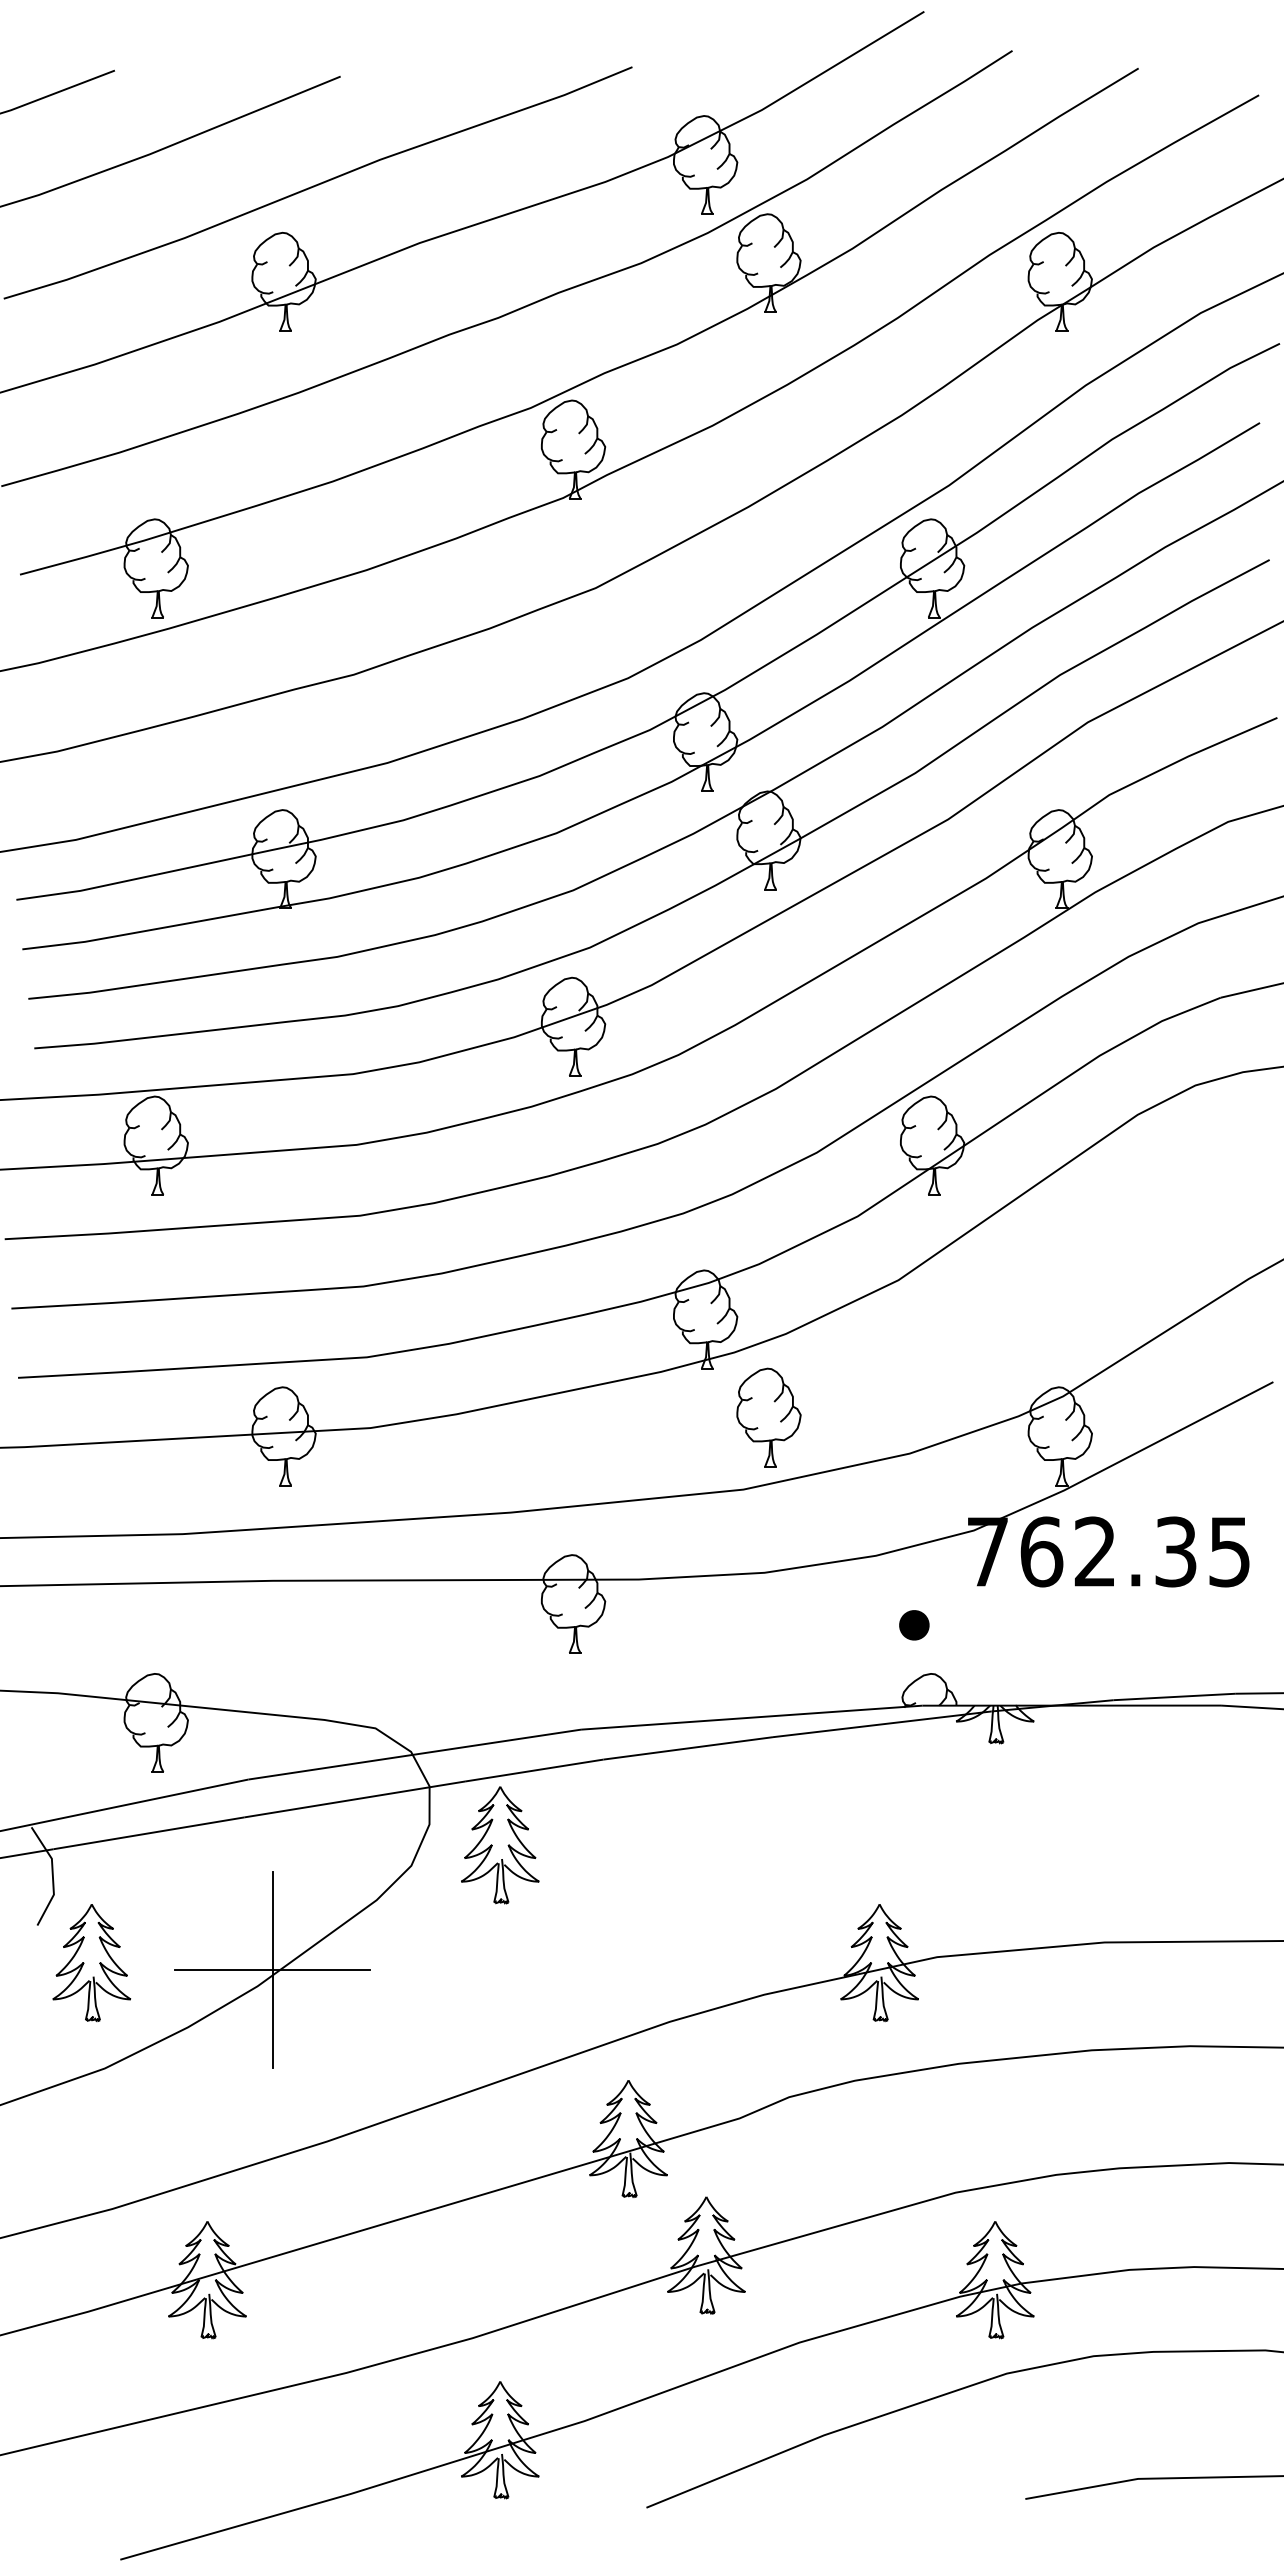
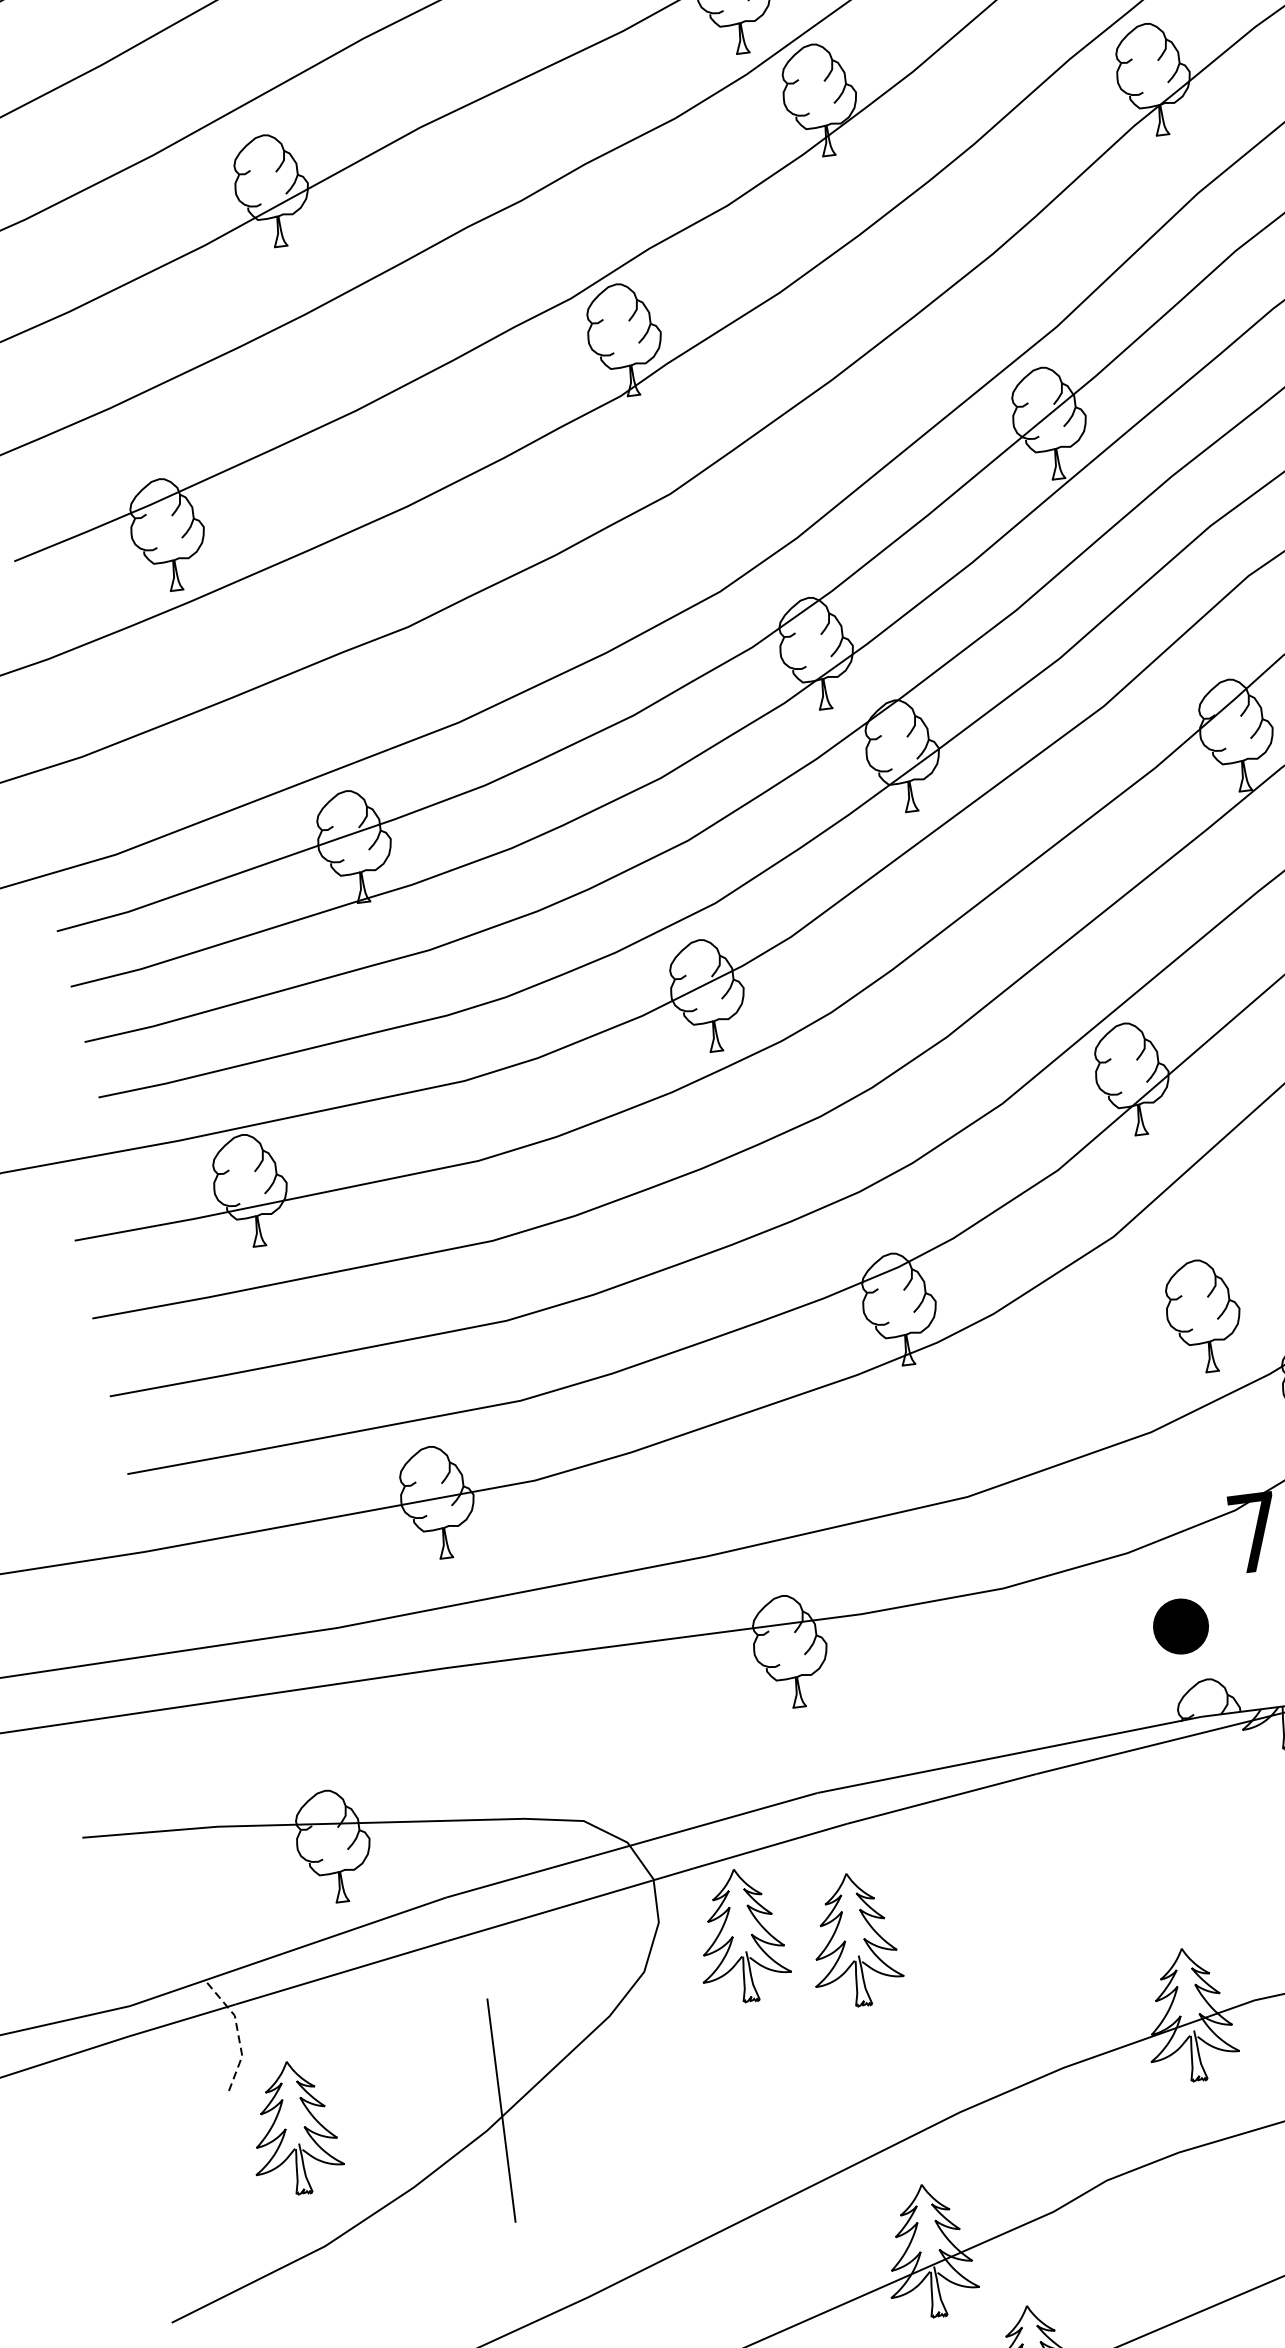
part: (768, 1417) -> (1203, 1315), moved
part: (914, 1625) -> (1181, 1626), size x1.6
part: (597, 1861) -> (855, 1940), added
line: (52, 1875) -> (237, 2034), solid -> dashed
line: (272, 1970) -> (501, 2110), removed

